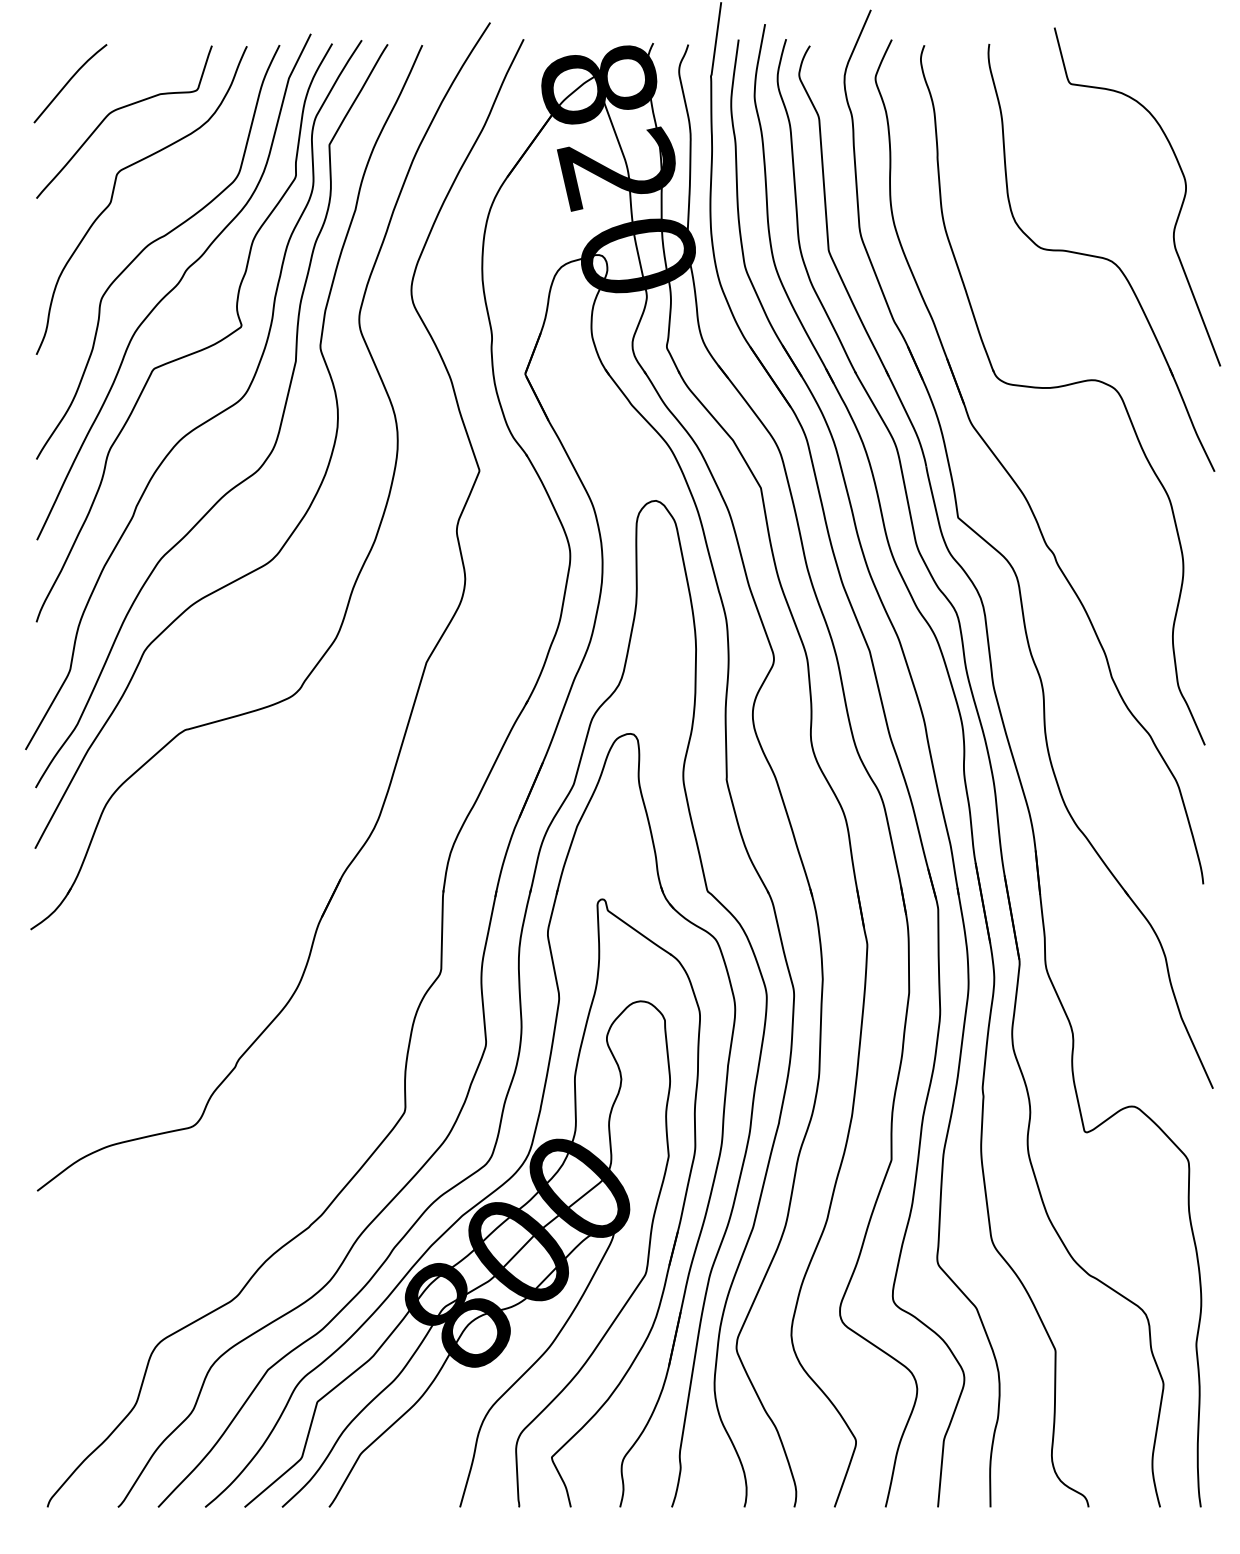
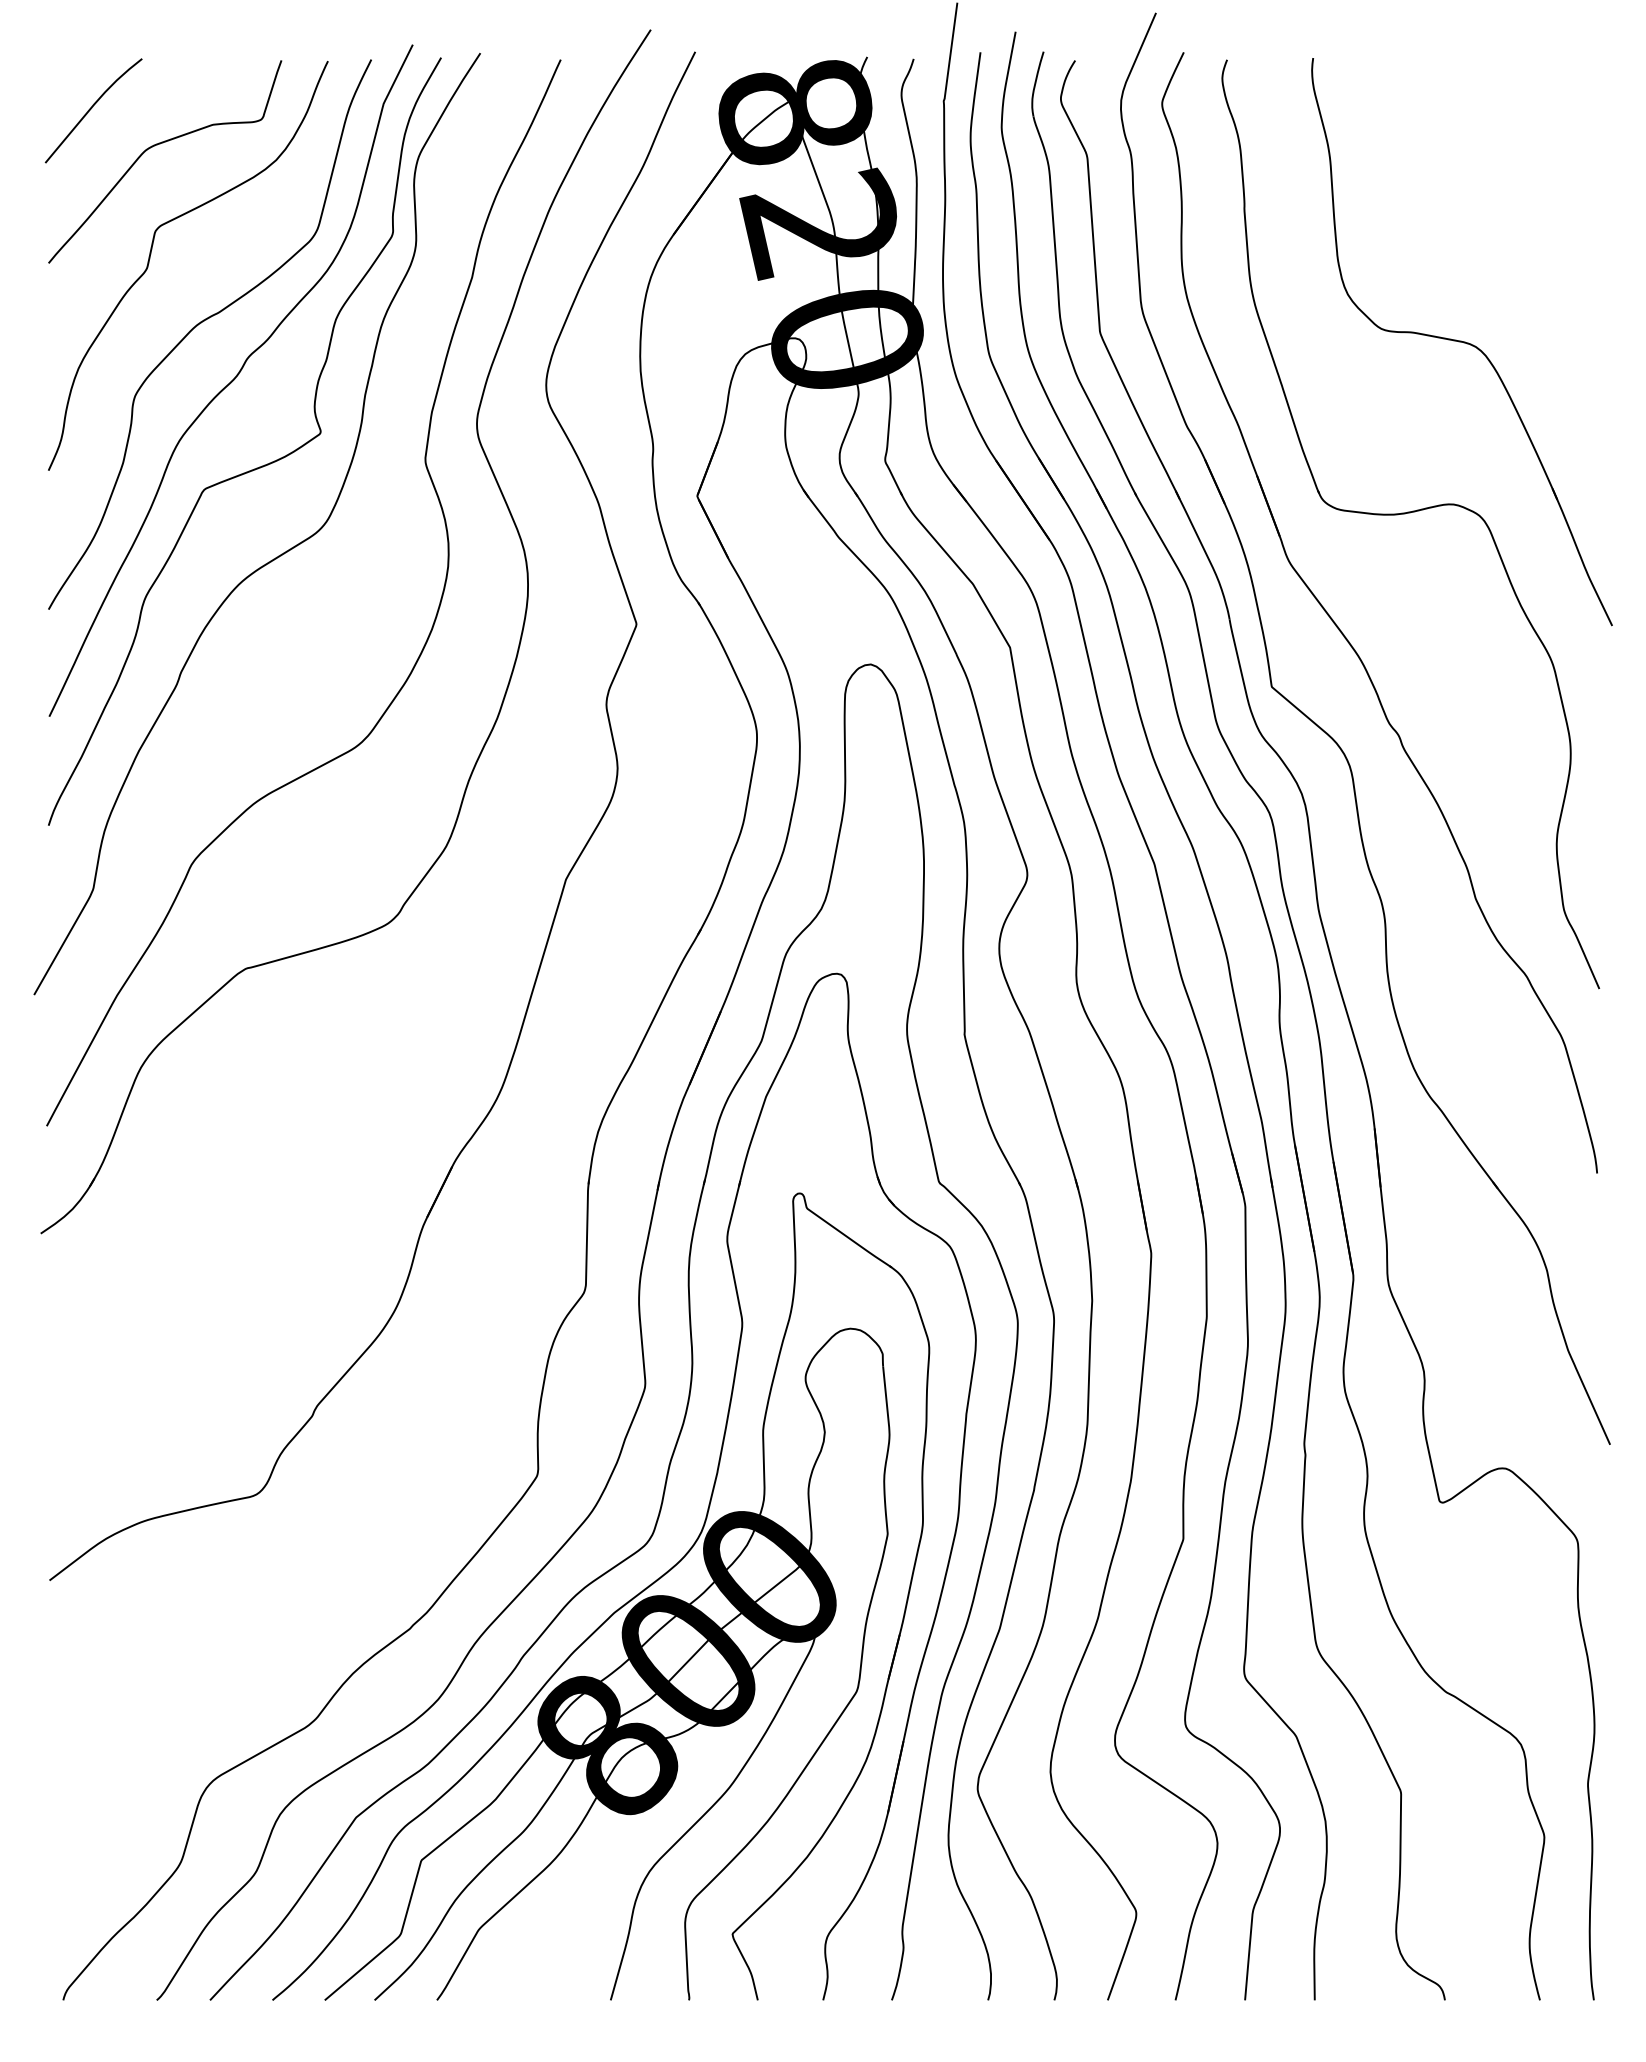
curve: (1179, 209) -> (1565, 277), removed
curve: (276, 436) -> (367, 579), removed

